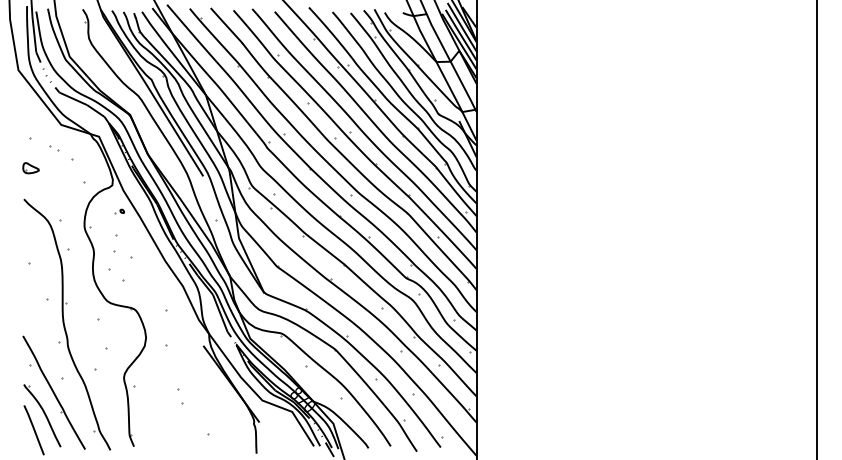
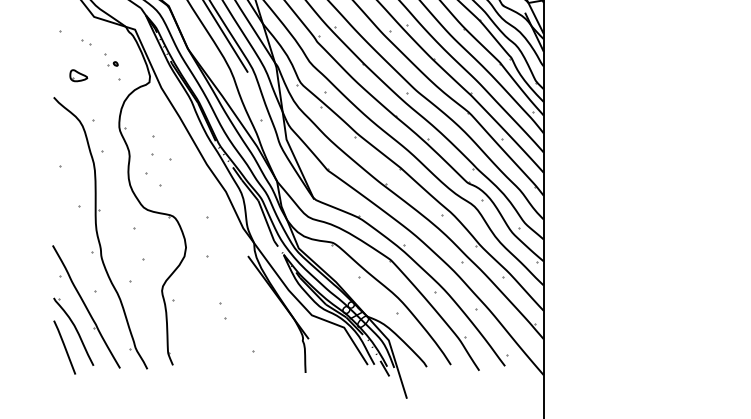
part: (30, 168) -> (78, 76), moved
part: (119, 211) -> (112, 64), moved

